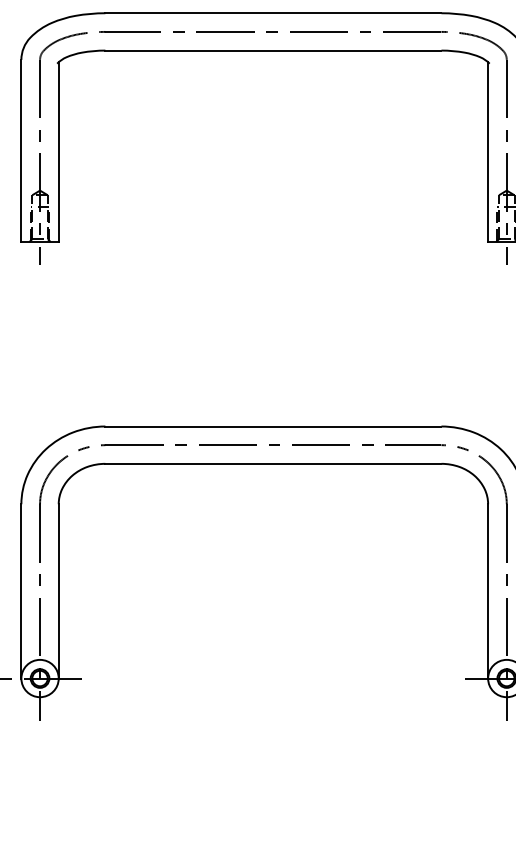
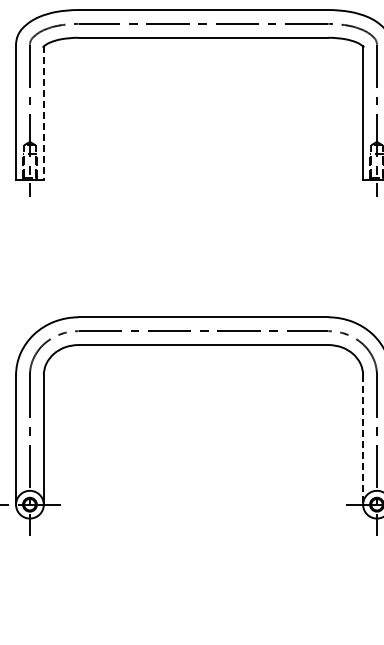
line: (58, 152) -> (43, 113), solid -> dashed
line: (488, 590) -> (363, 439), solid -> dashed

